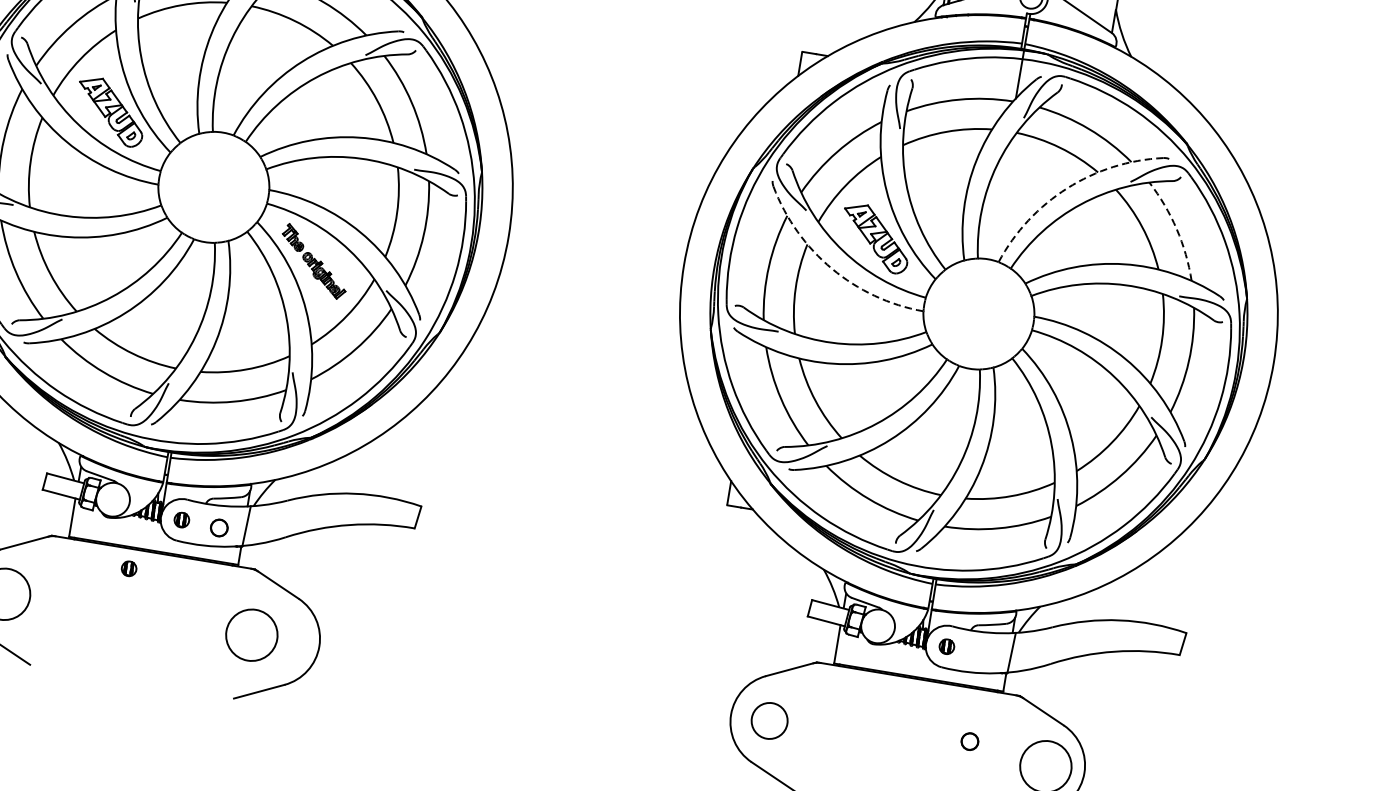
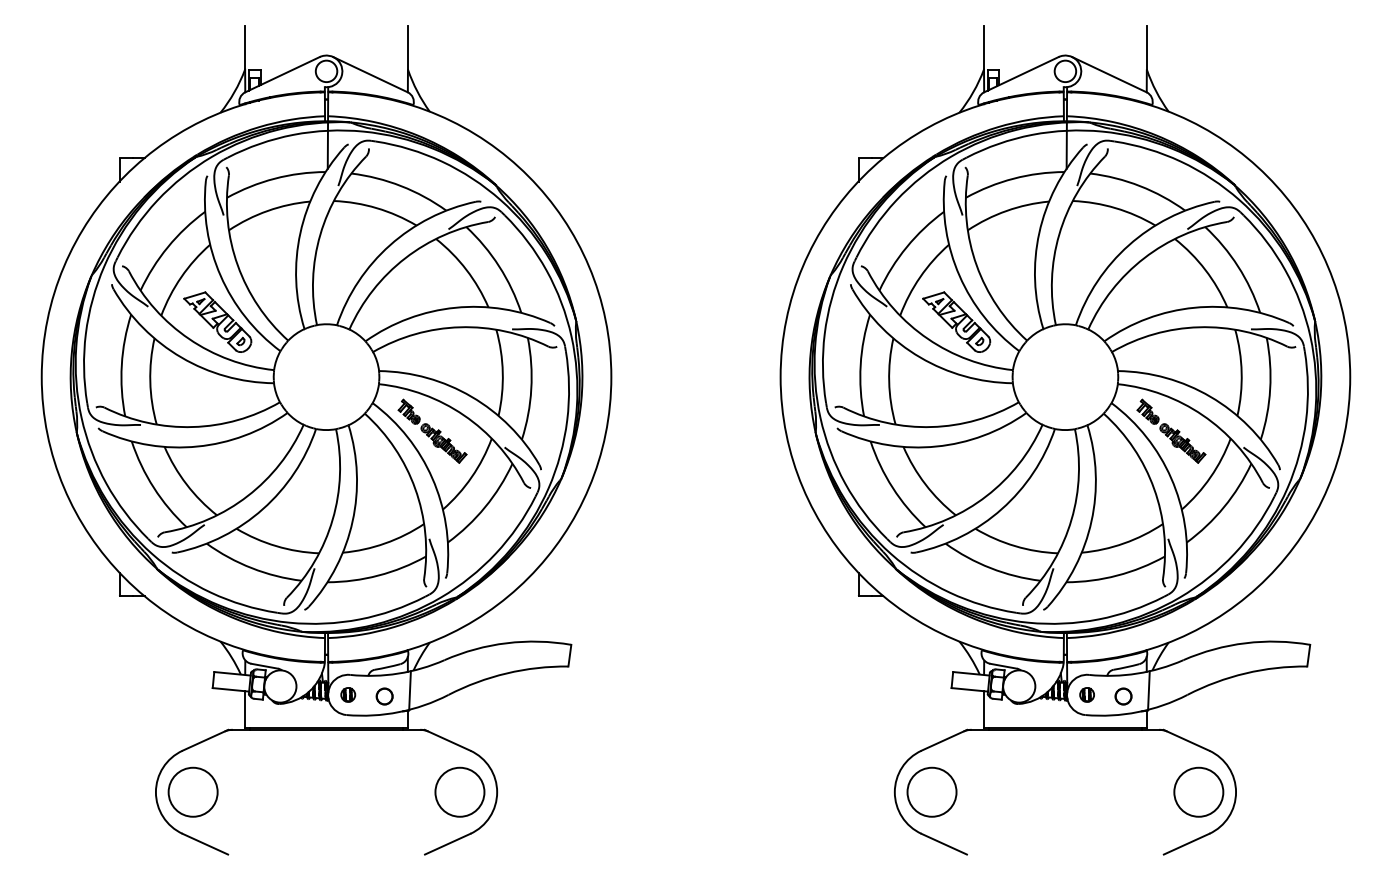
arc: (1066, 188) -> (1128, 245), dashed -> solid
arc: (1177, 229) -> (1238, 266), dashed -> solid
arc: (832, 268) -> (920, 357), dashed -> solid
part: (1079, 387) -> (1171, 430), added
part: (129, 568) -> (306, 748), removed
circle: (251, 634) -> (459, 791), moved
circle: (769, 720) -> (931, 791), size x1.43
circle: (969, 741) -> (1123, 696), moved

